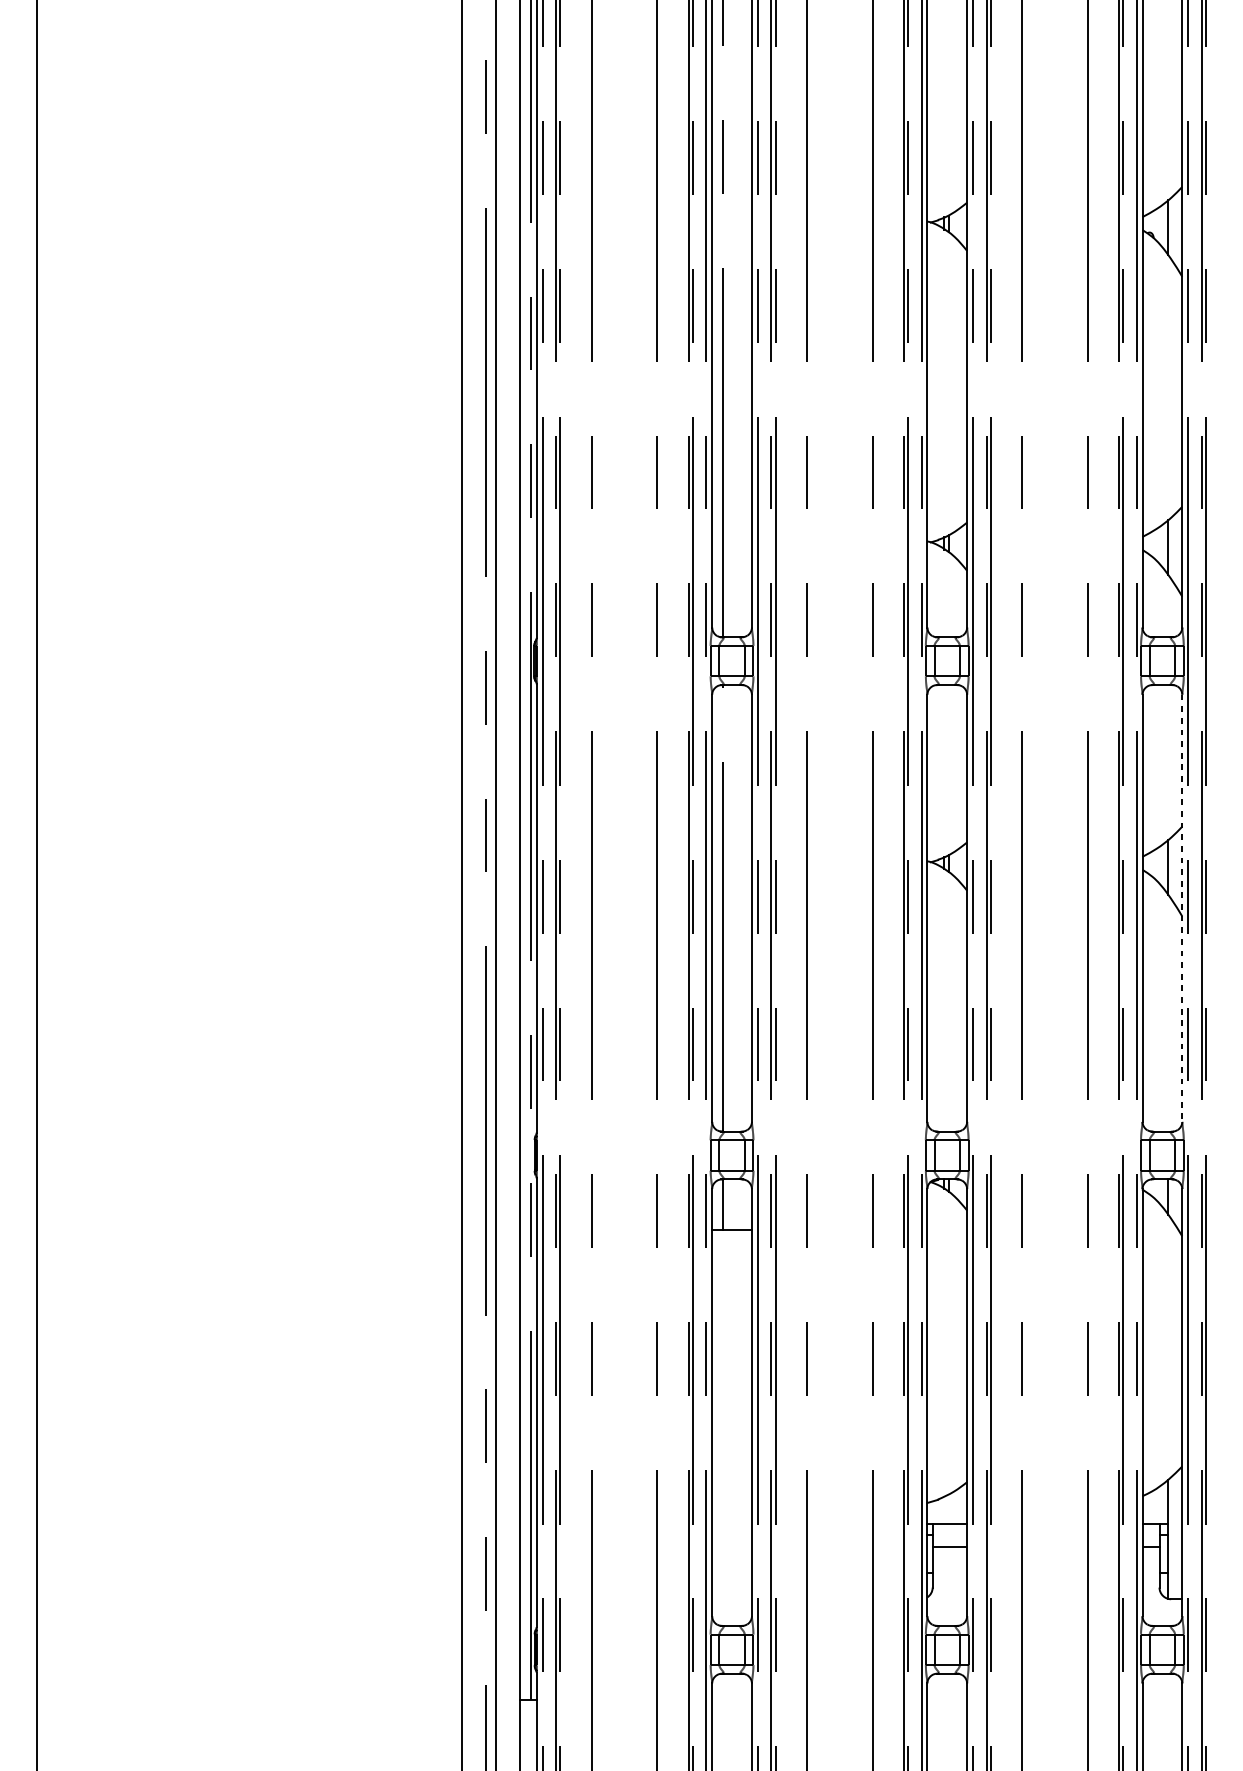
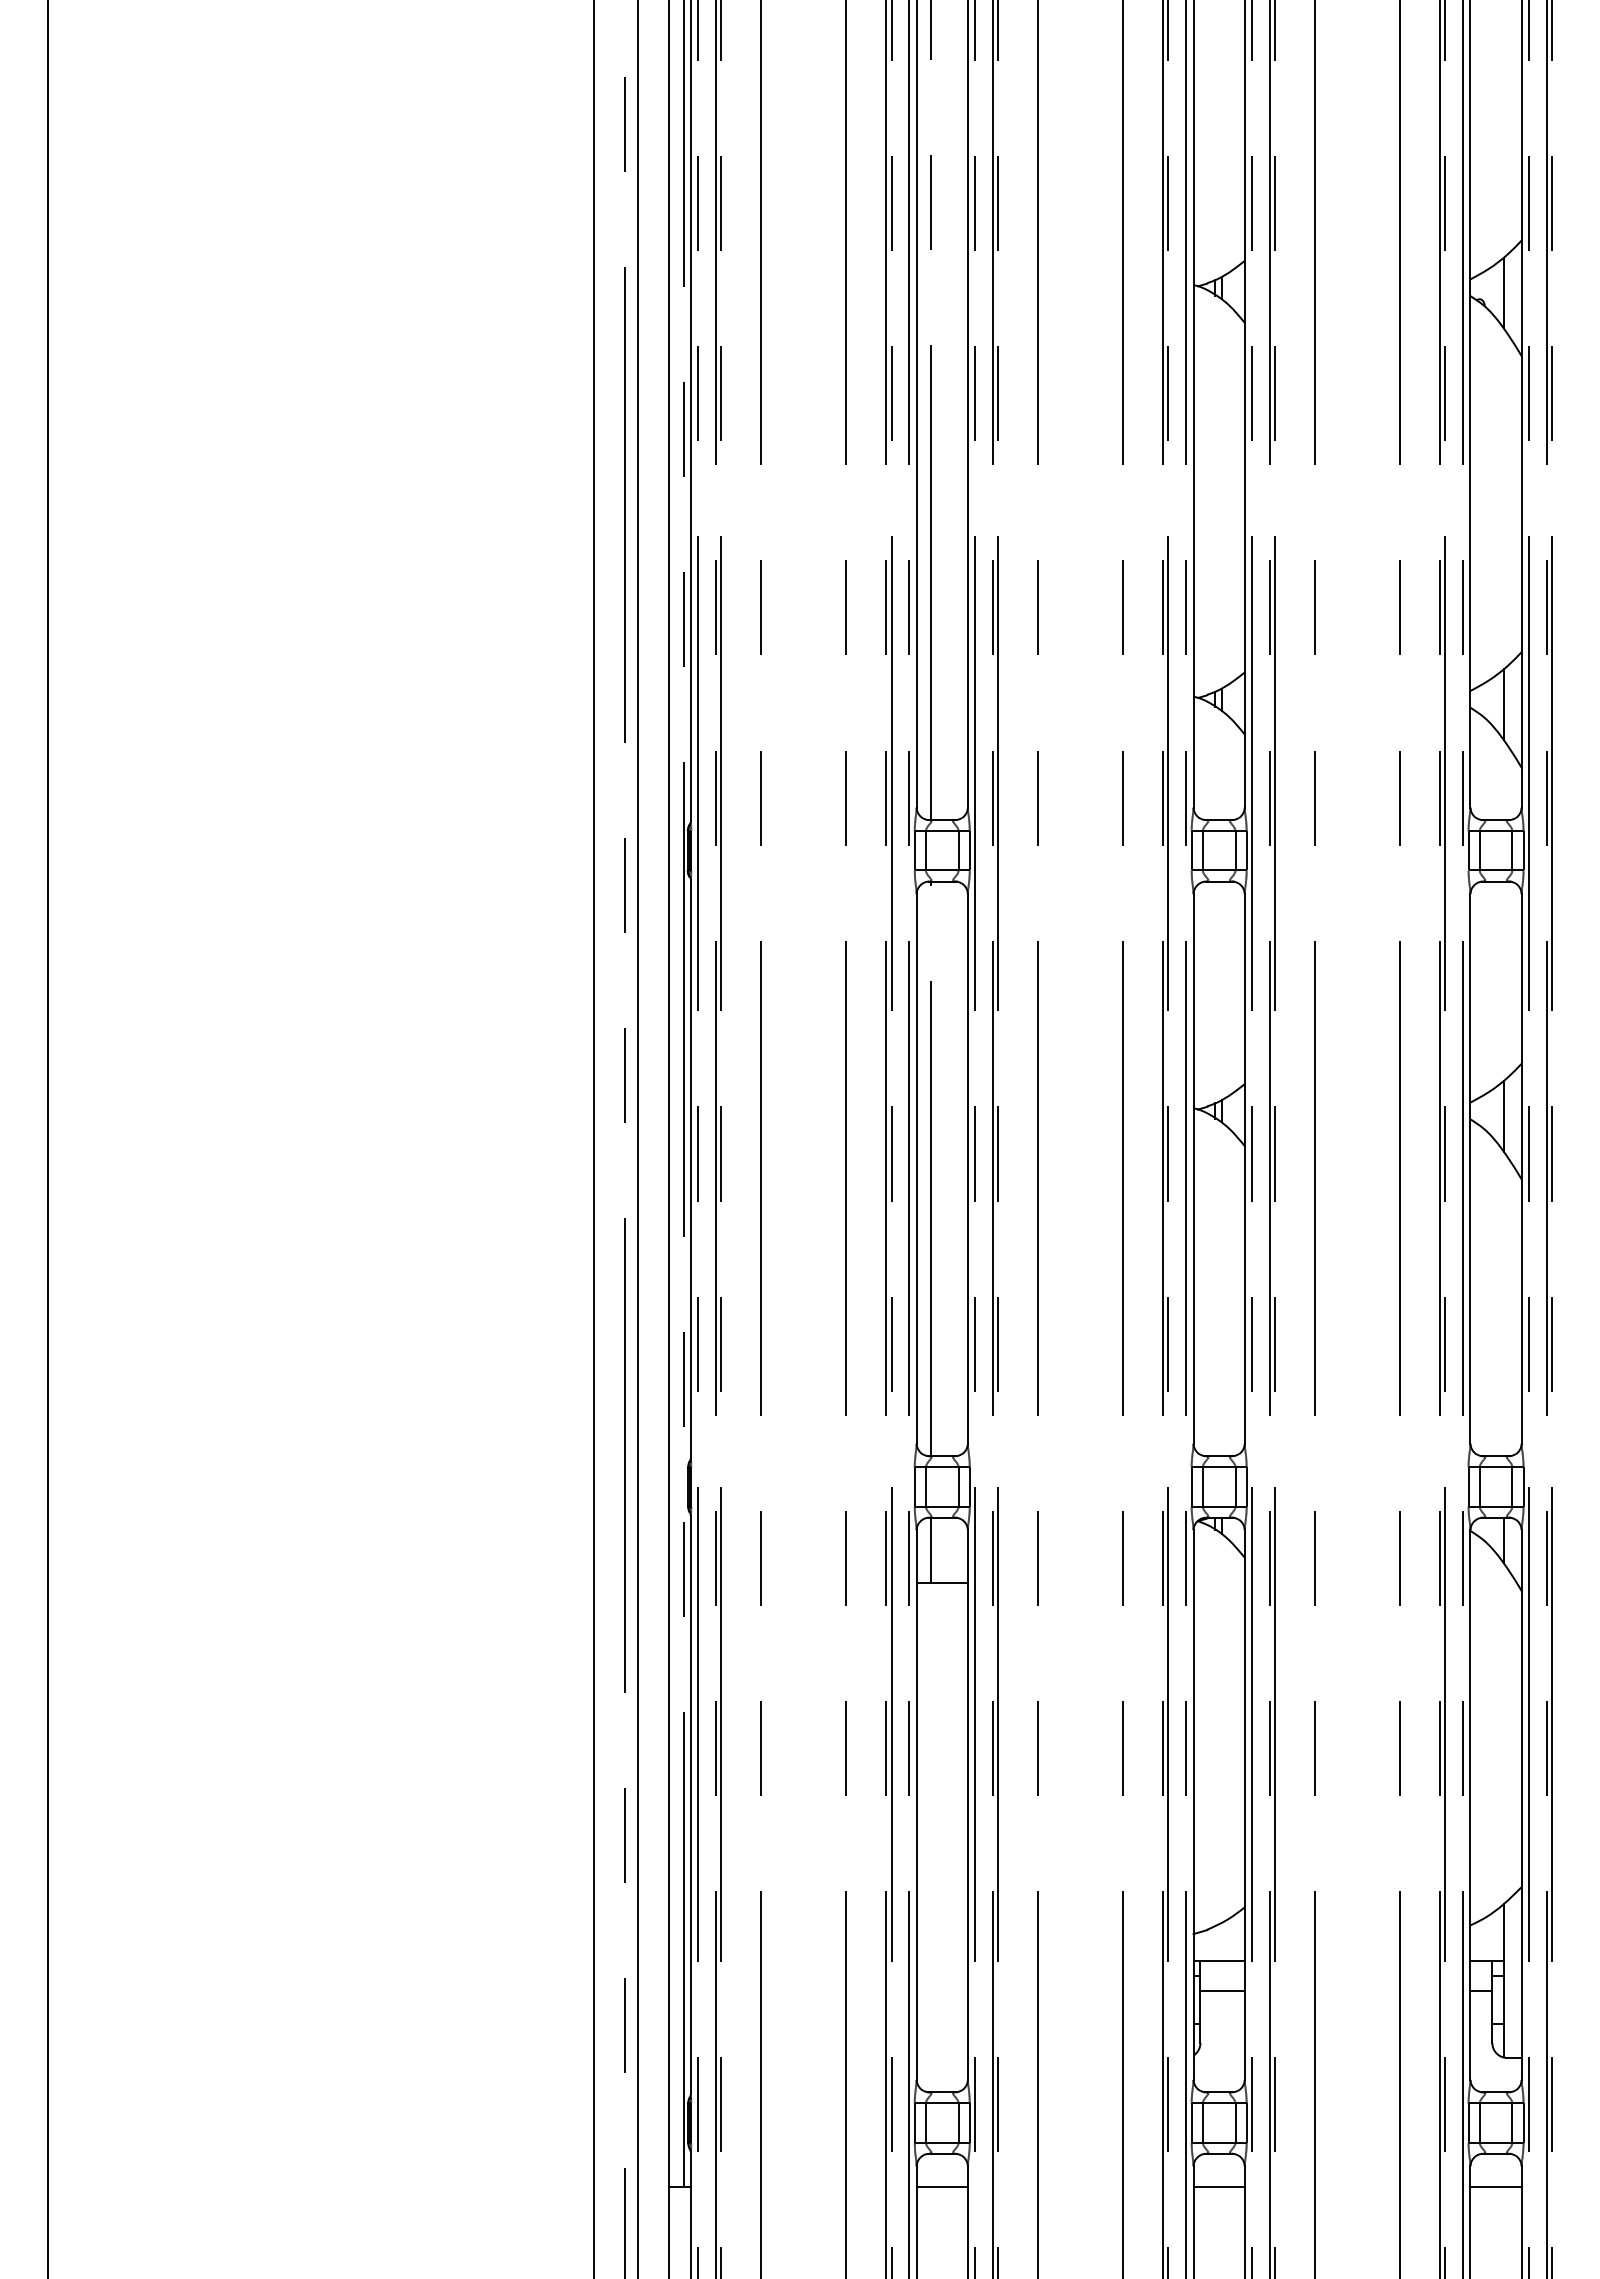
line: (1182, 908) -> (1521, 1168), dashed -> solid
line: (731, 1699) -> (941, 2187), added
line: (946, 1699) -> (1218, 2187), added
line: (1161, 1699) -> (1495, 2187), added

